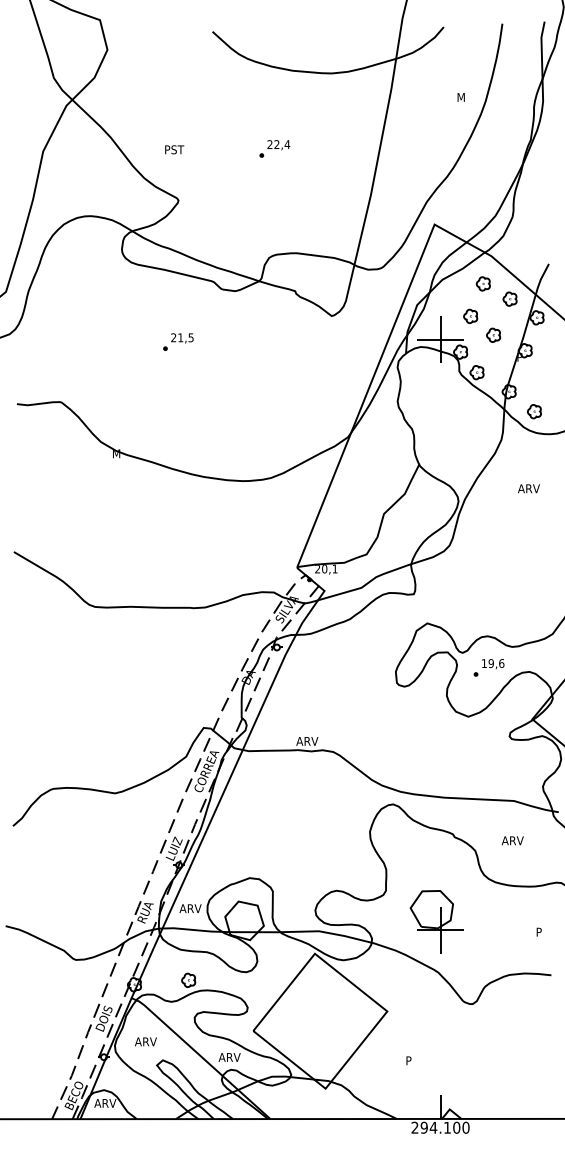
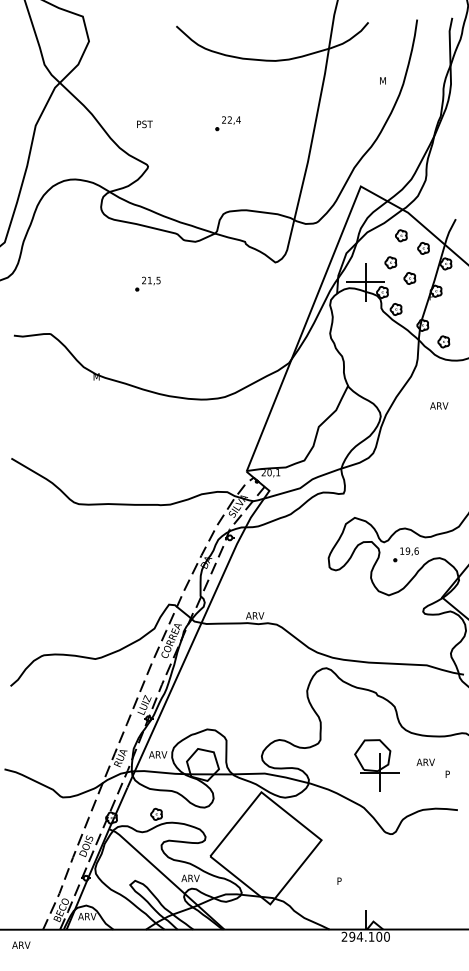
text: (512, 840) -> (425, 762), moved
part: (436, 921) -> (376, 765), moved
text: (145, 1041) -> (20, 944), moved

